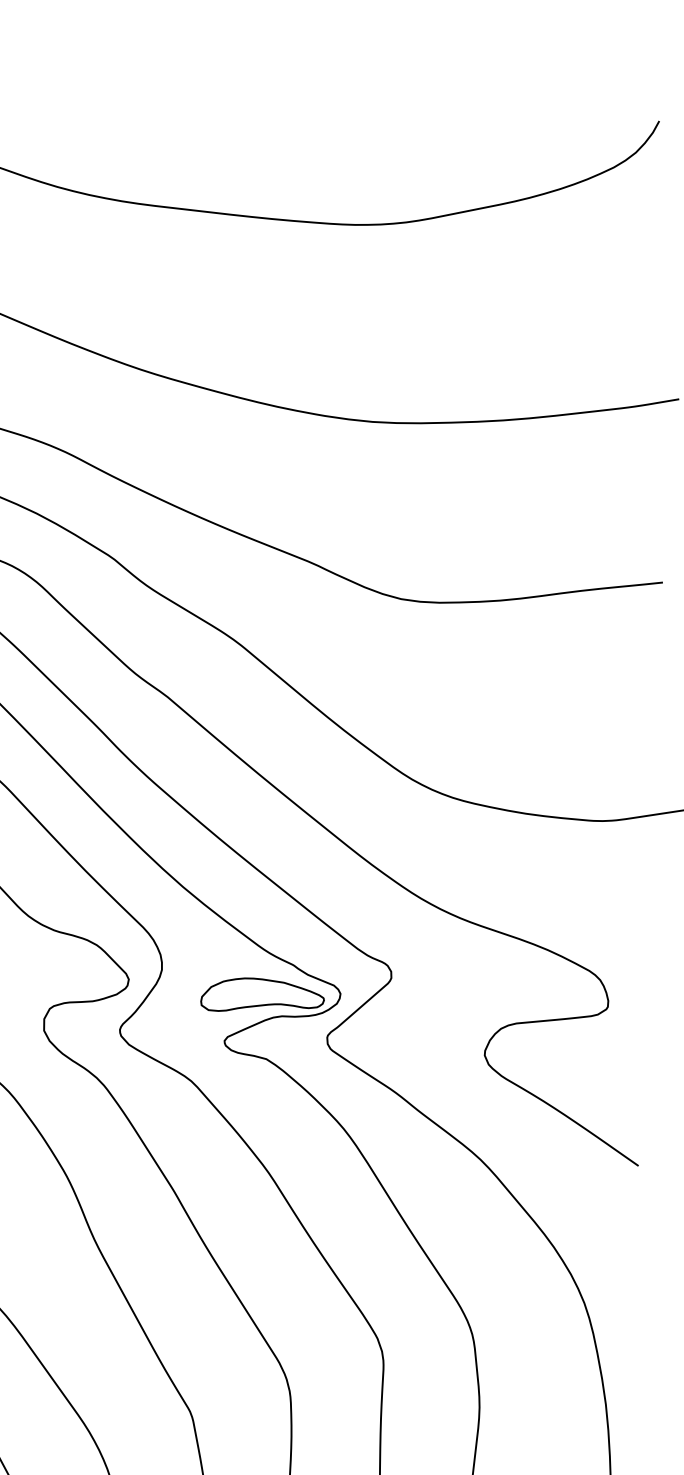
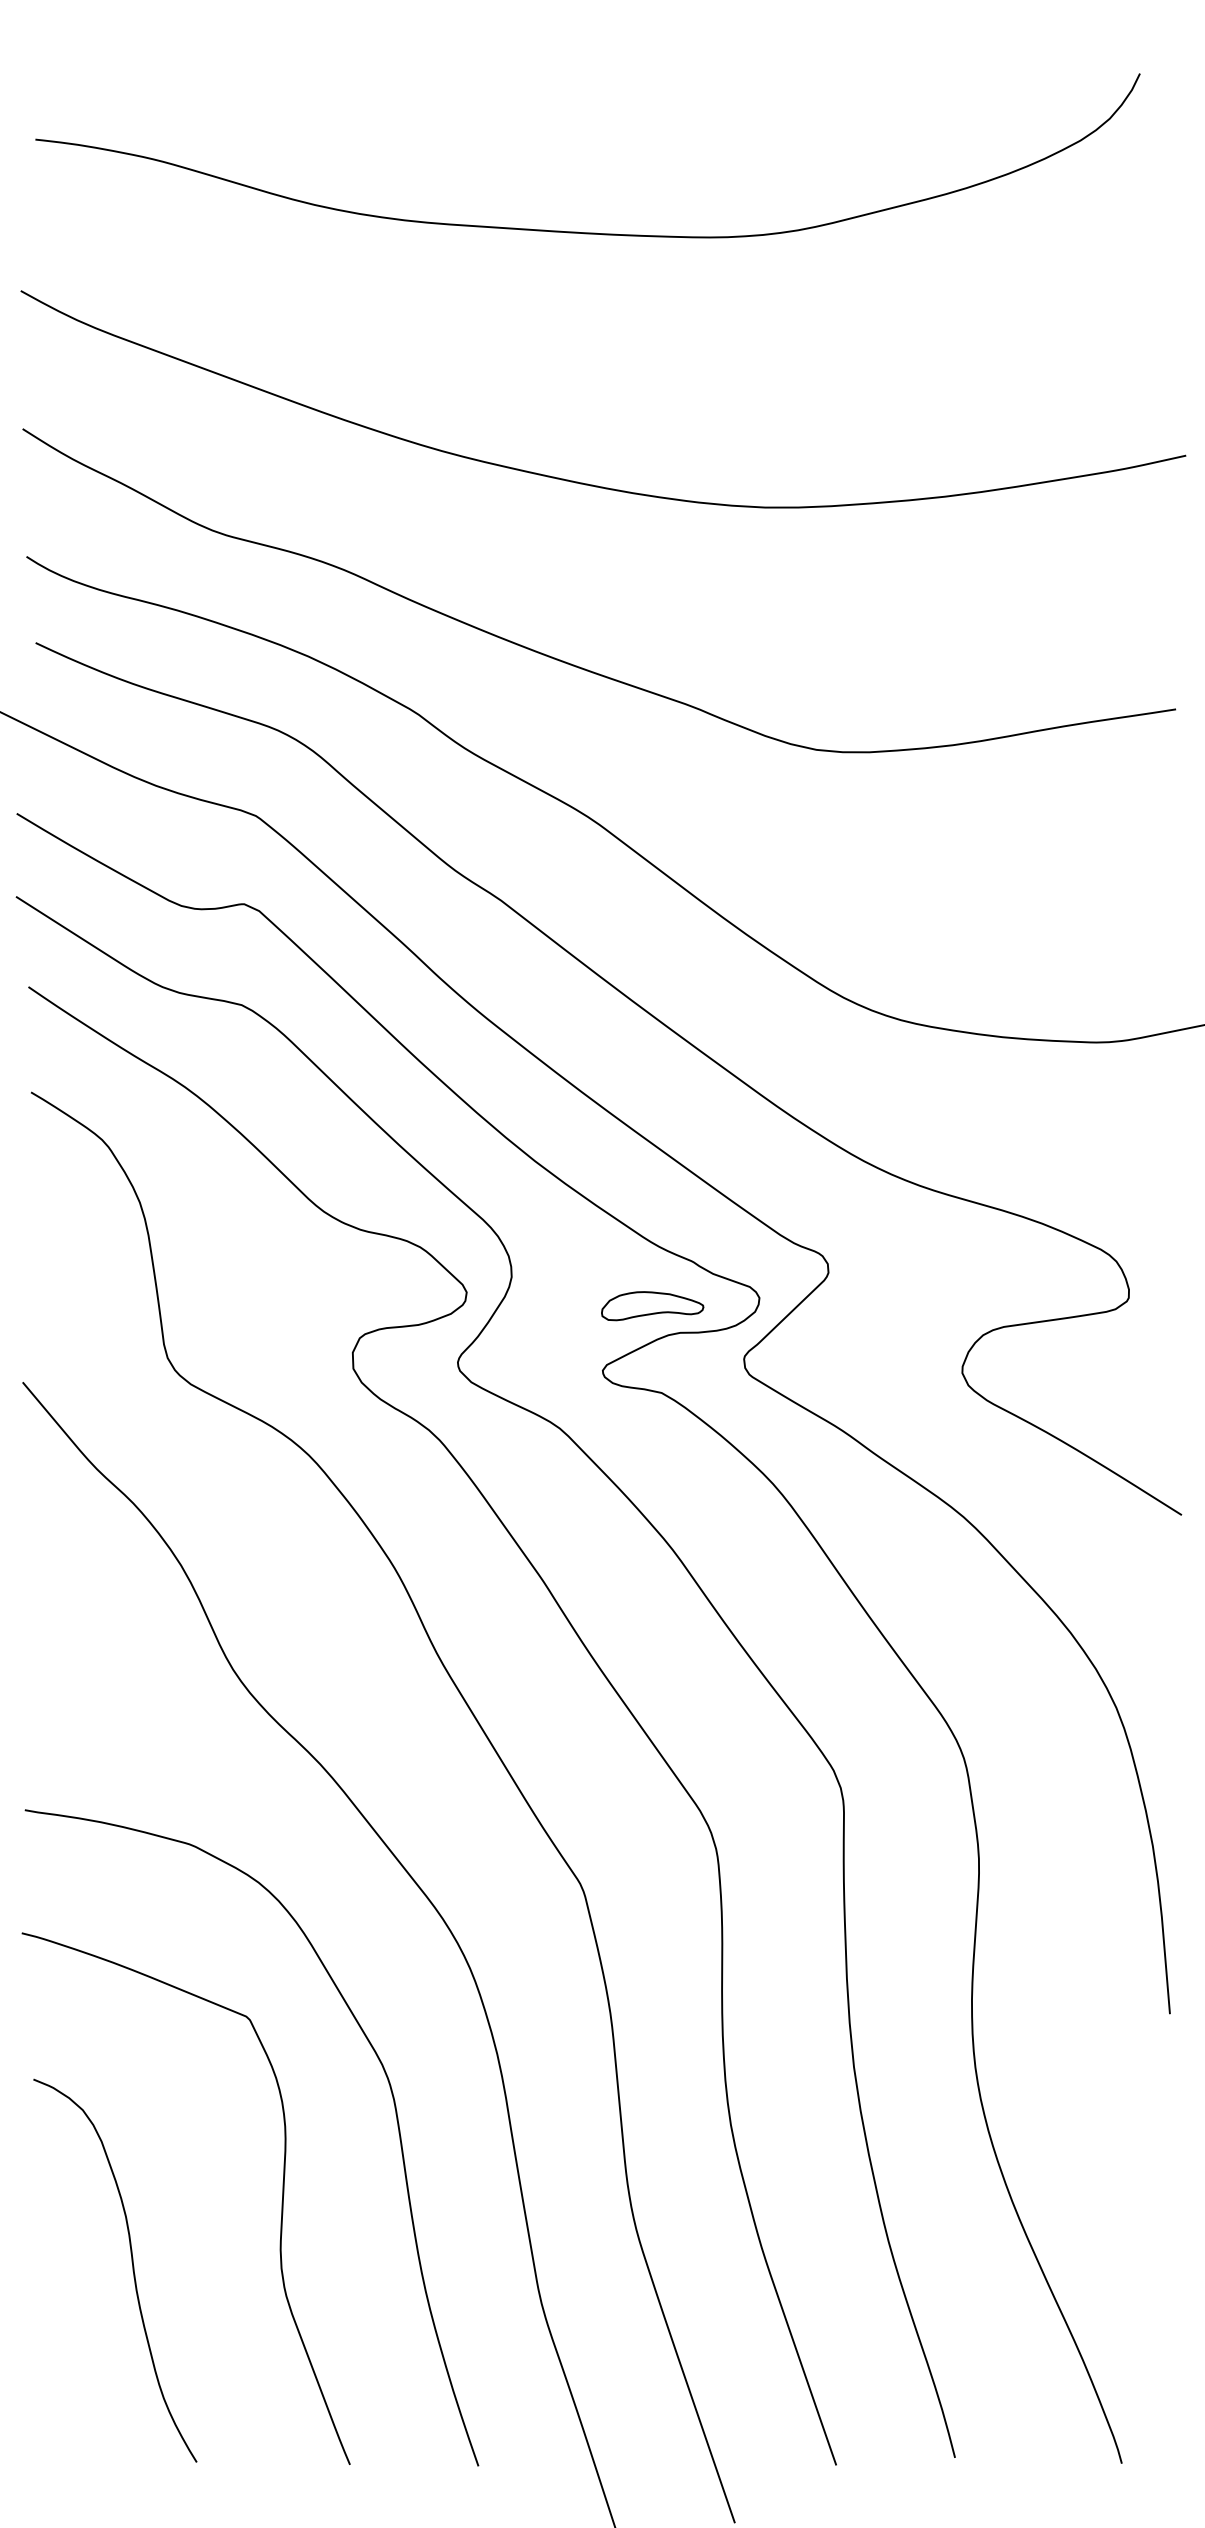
part: (262, 995) -> (652, 1305), size x0.6

